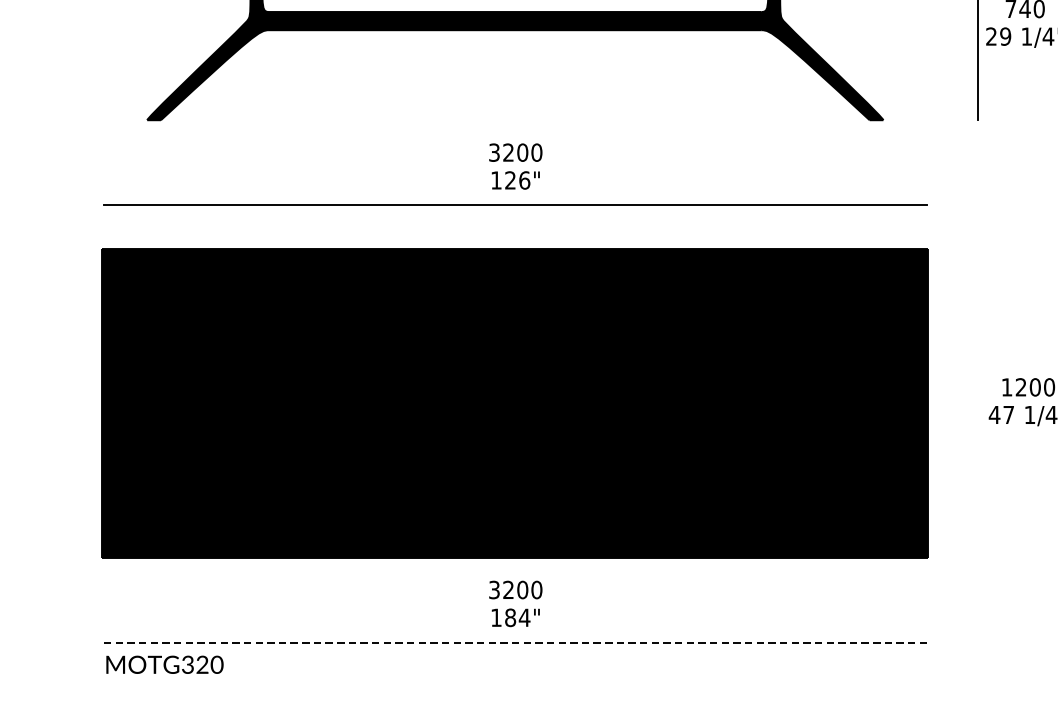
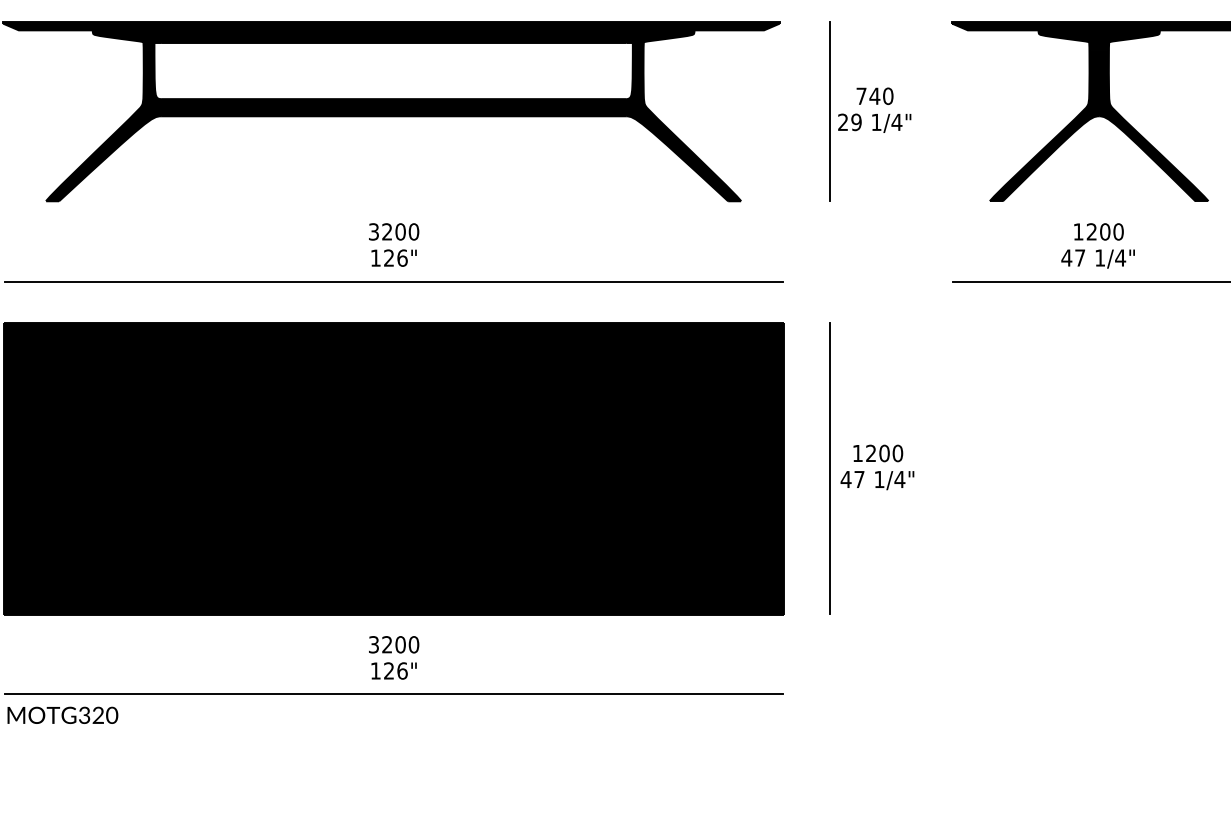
line: (977, 403) -> (829, 468), added
text: (517, 617) -> (395, 670), 184" -> 126"
line: (516, 642) -> (394, 694), dashed -> solid

